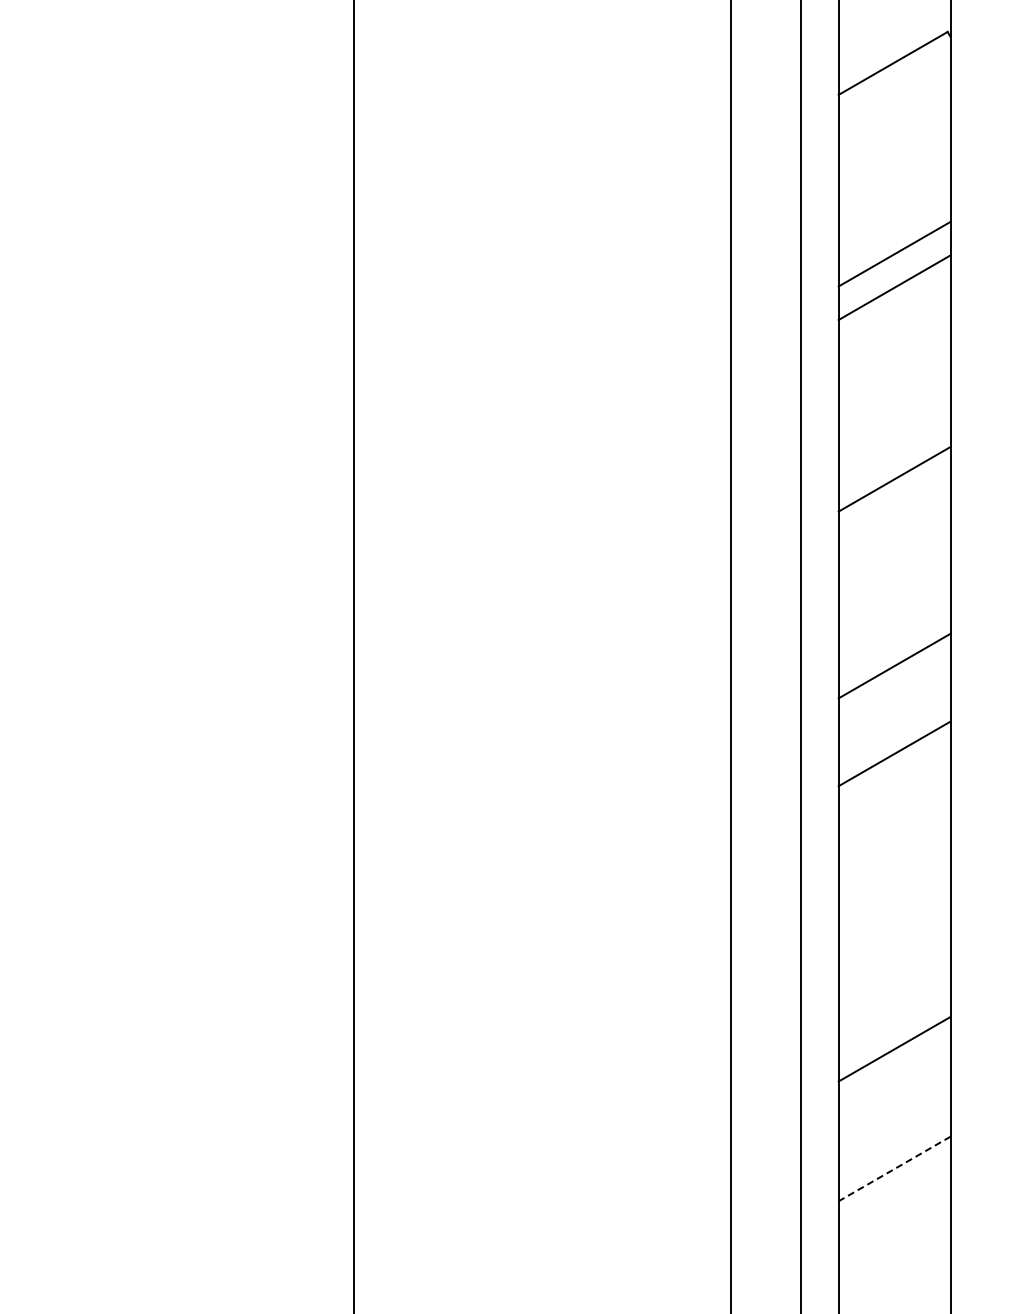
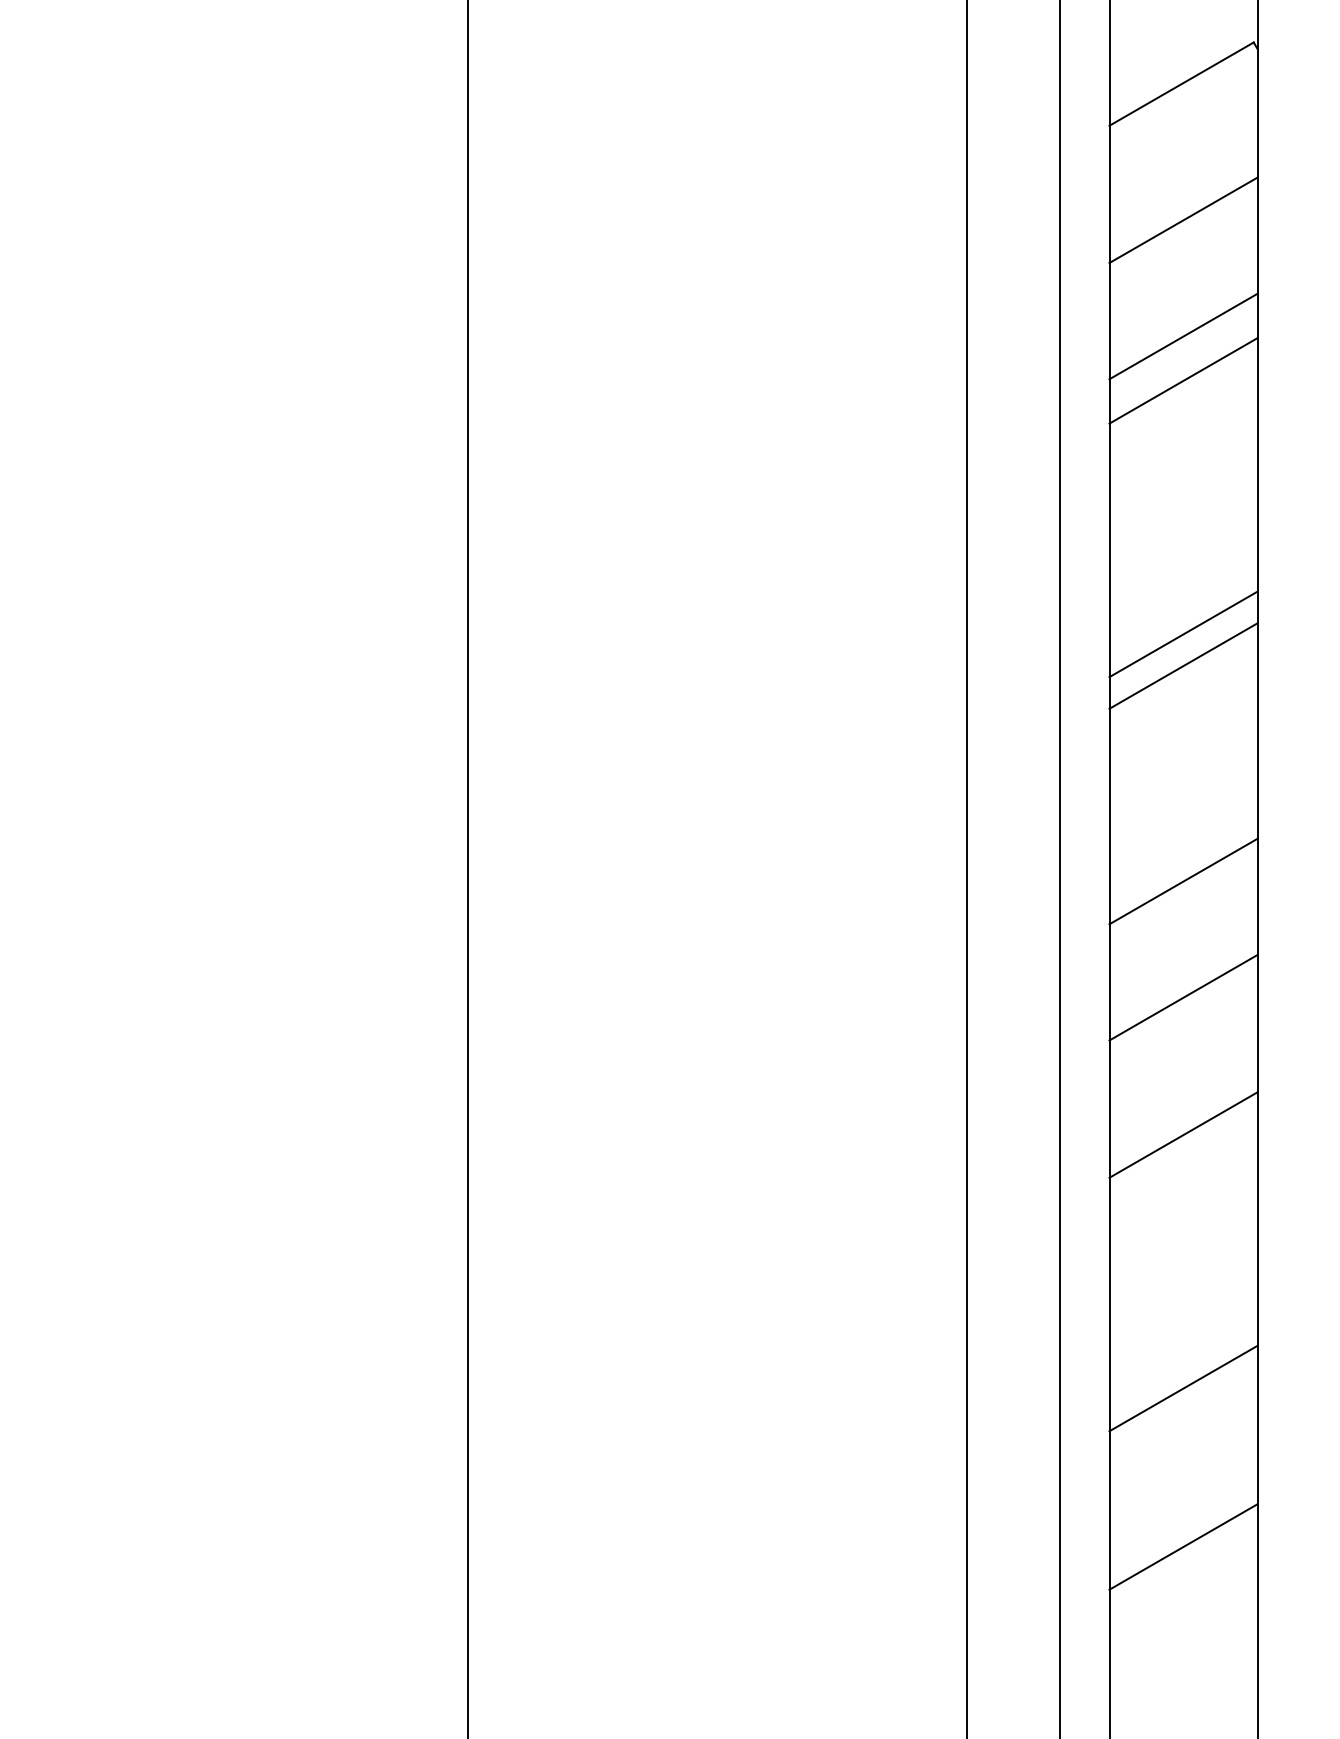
line: (894, 166) -> (1183, 220), added
line: (894, 502) -> (1183, 665), added
line: (894, 857) -> (1183, 1134), added
line: (894, 1168) -> (1183, 1546), dashed -> solid

